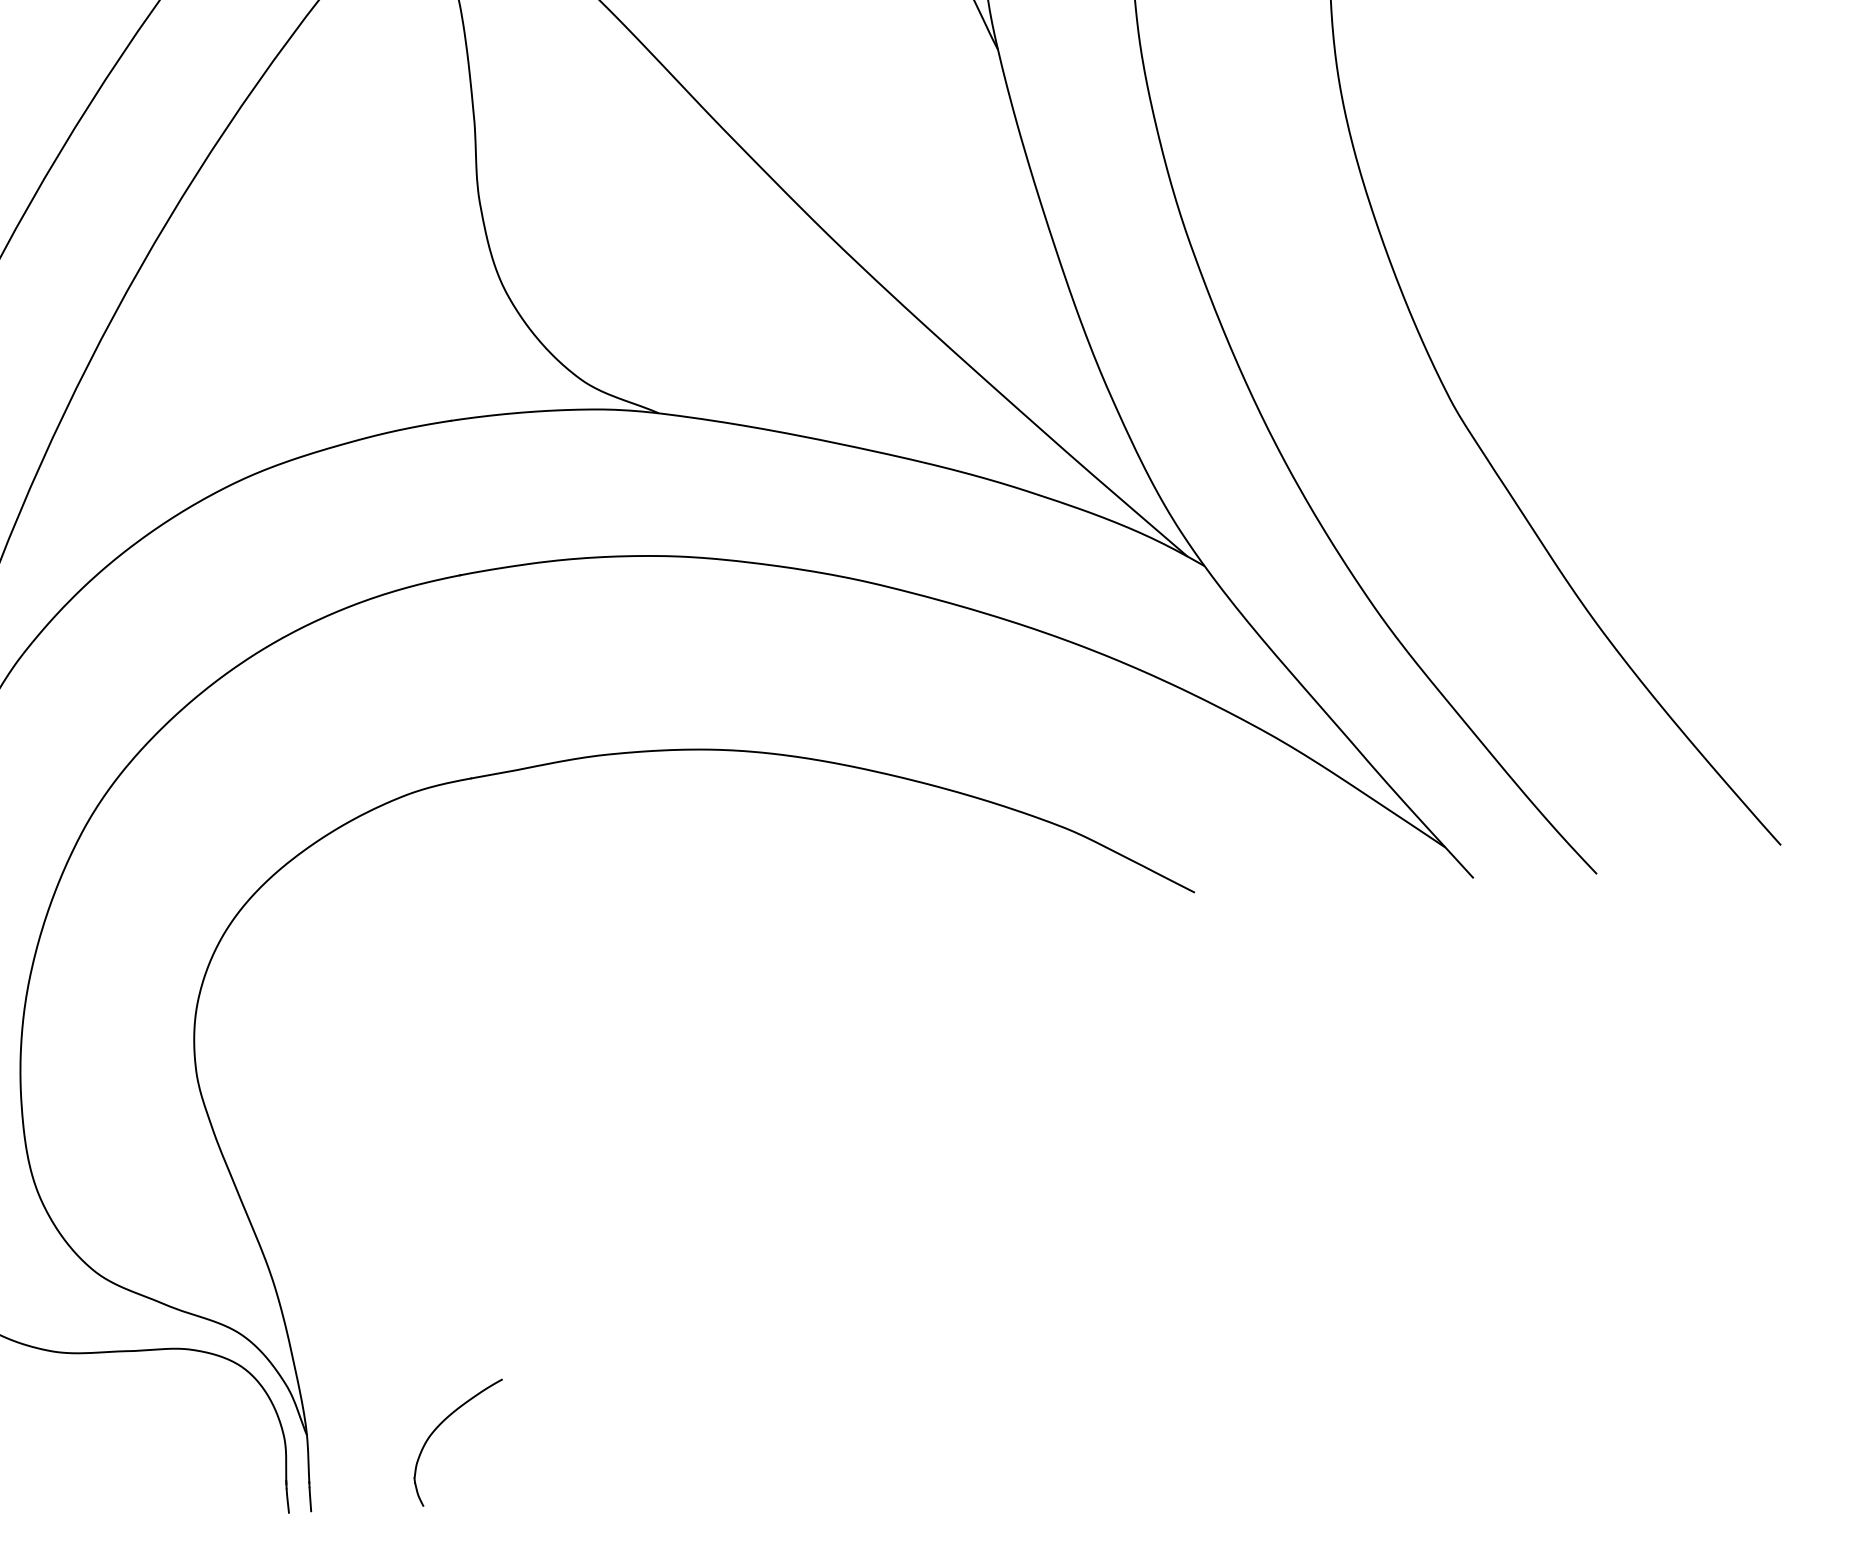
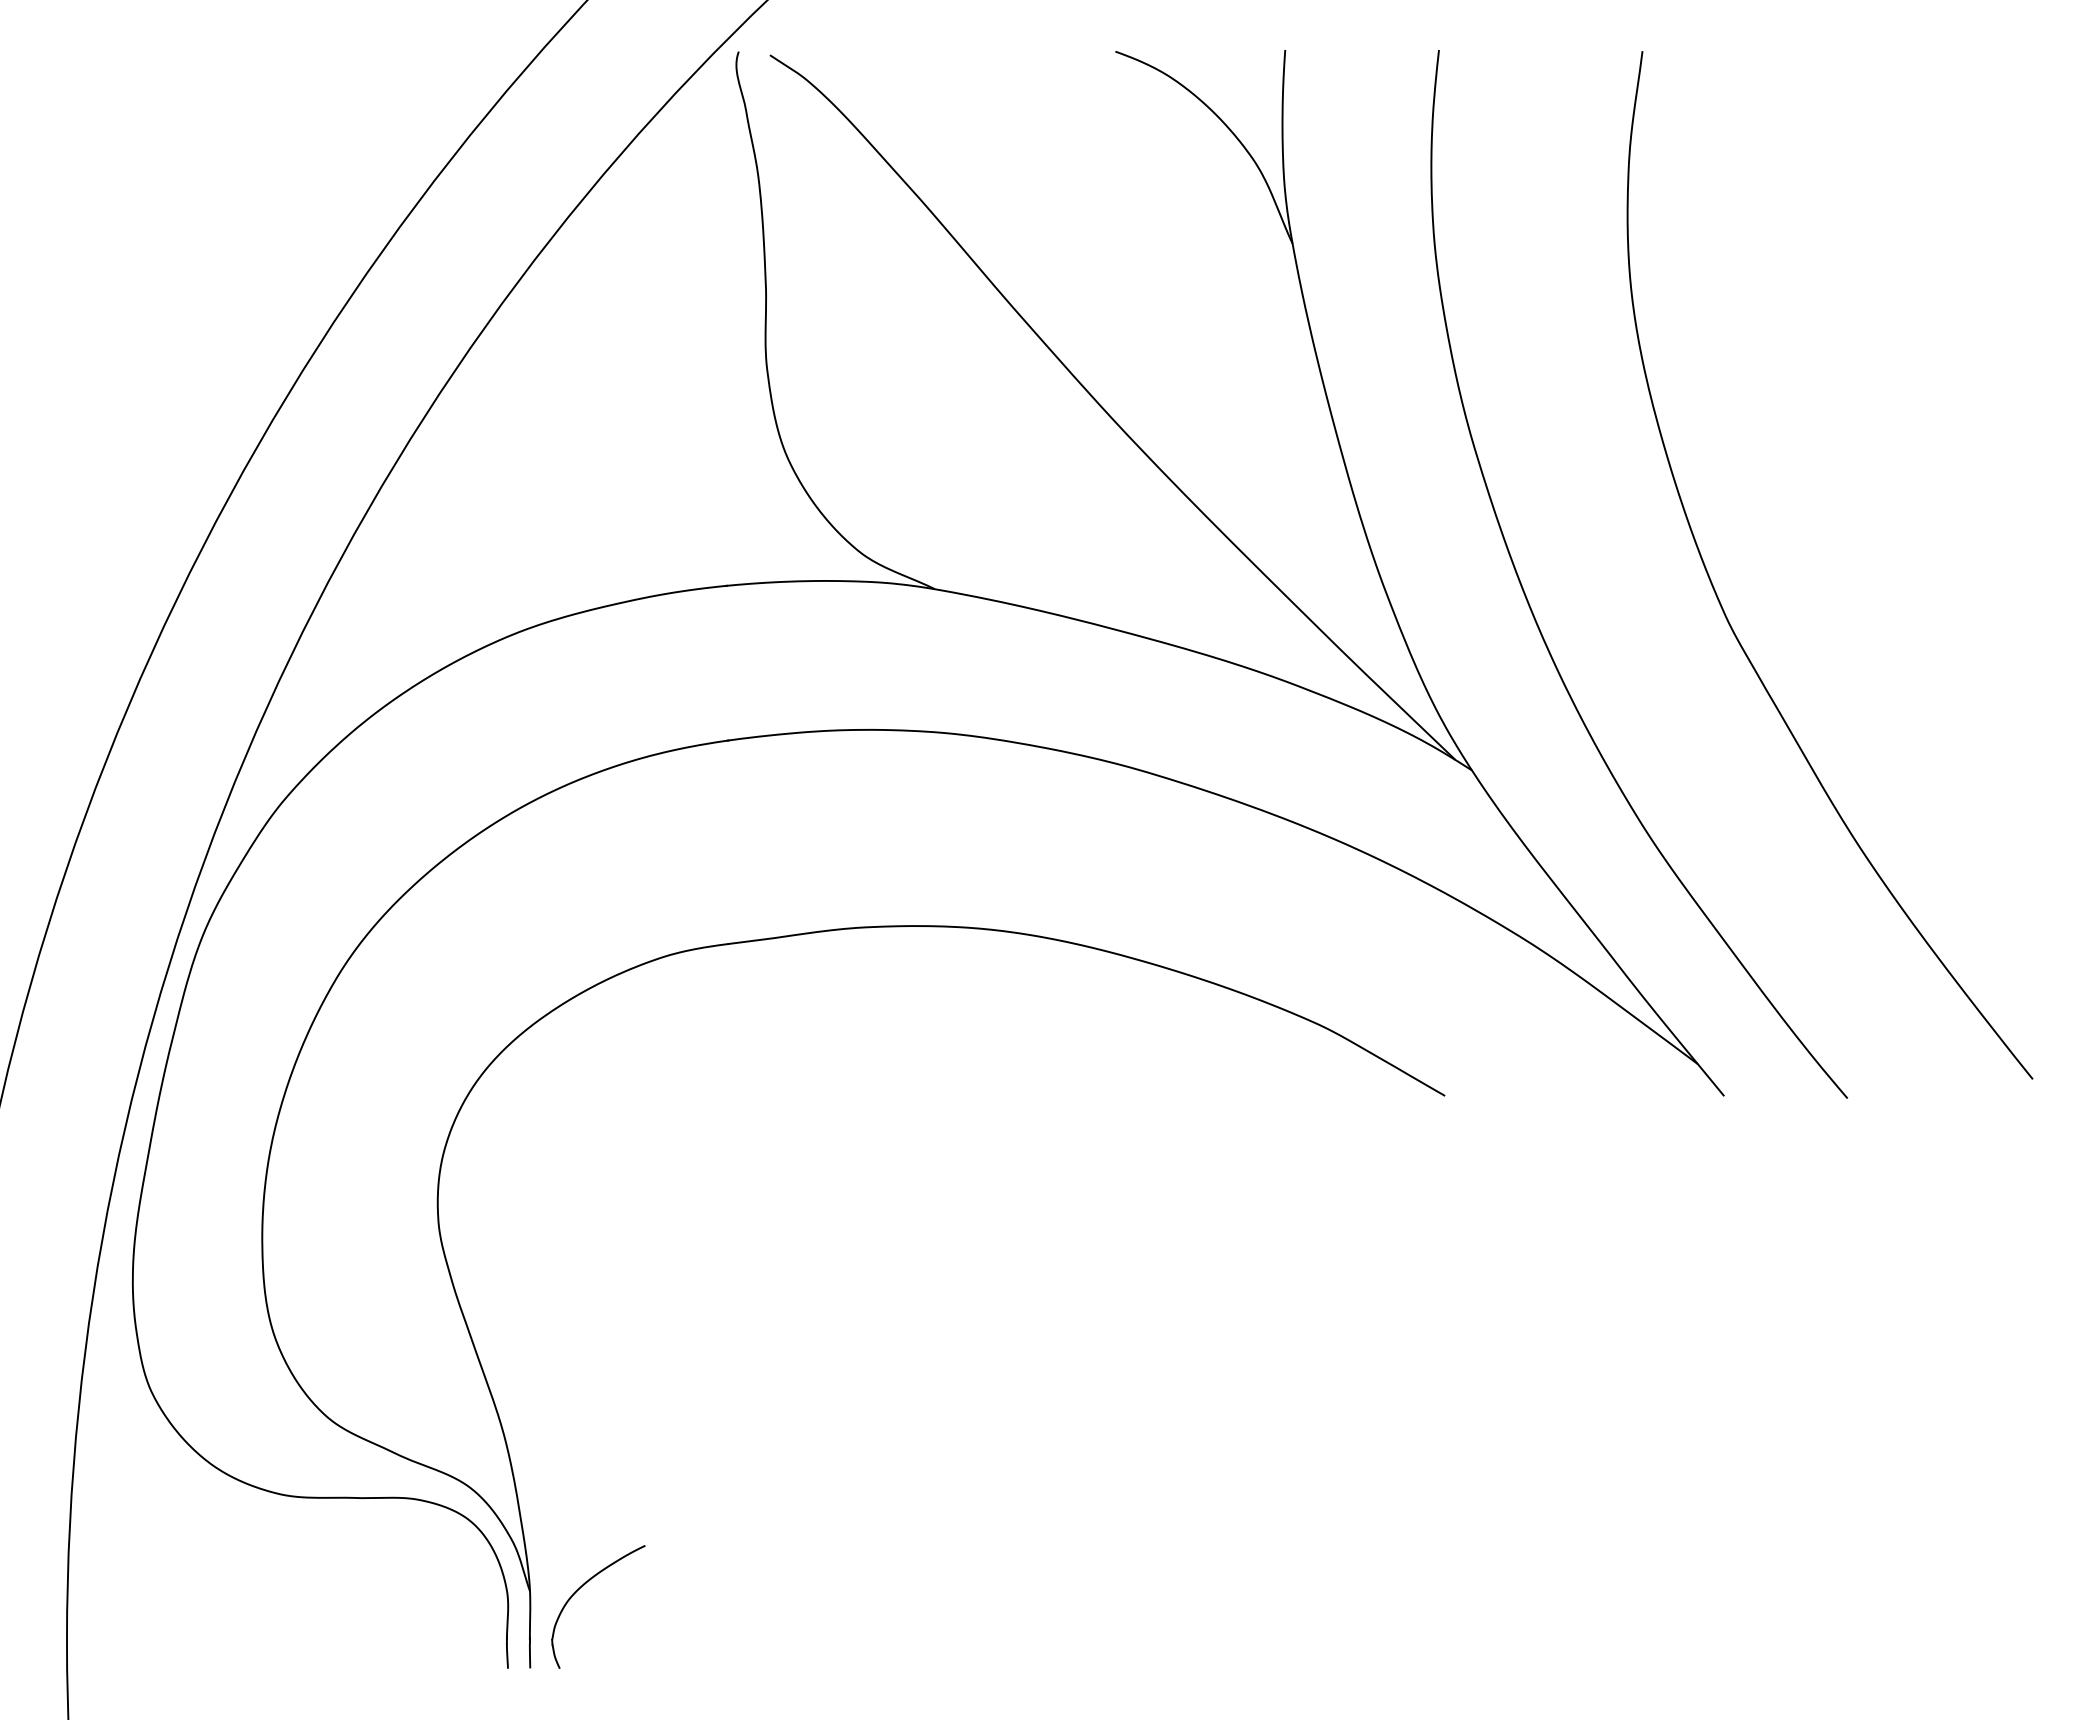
part: (443, 1423) -> (583, 1586), moved

